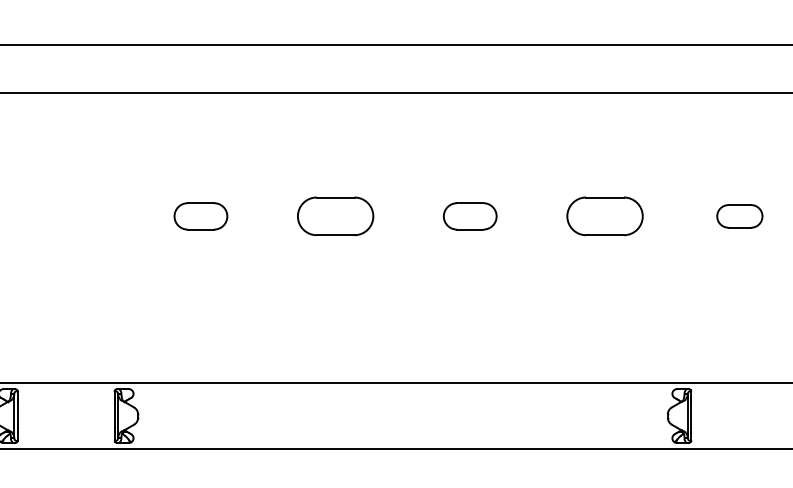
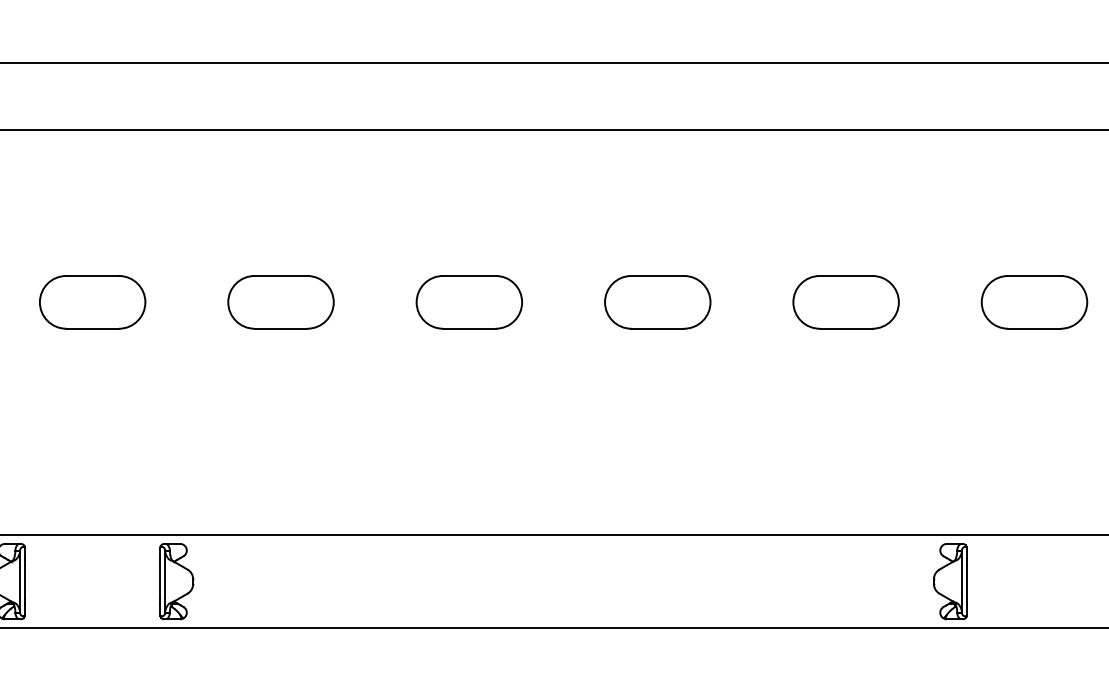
part: (65, 216) -> (91, 302), added
part: (200, 216) -> (280, 302), size x1.43
part: (469, 216) -> (656, 302), size x1.43
part: (739, 216) -> (1034, 302), size x1.67

